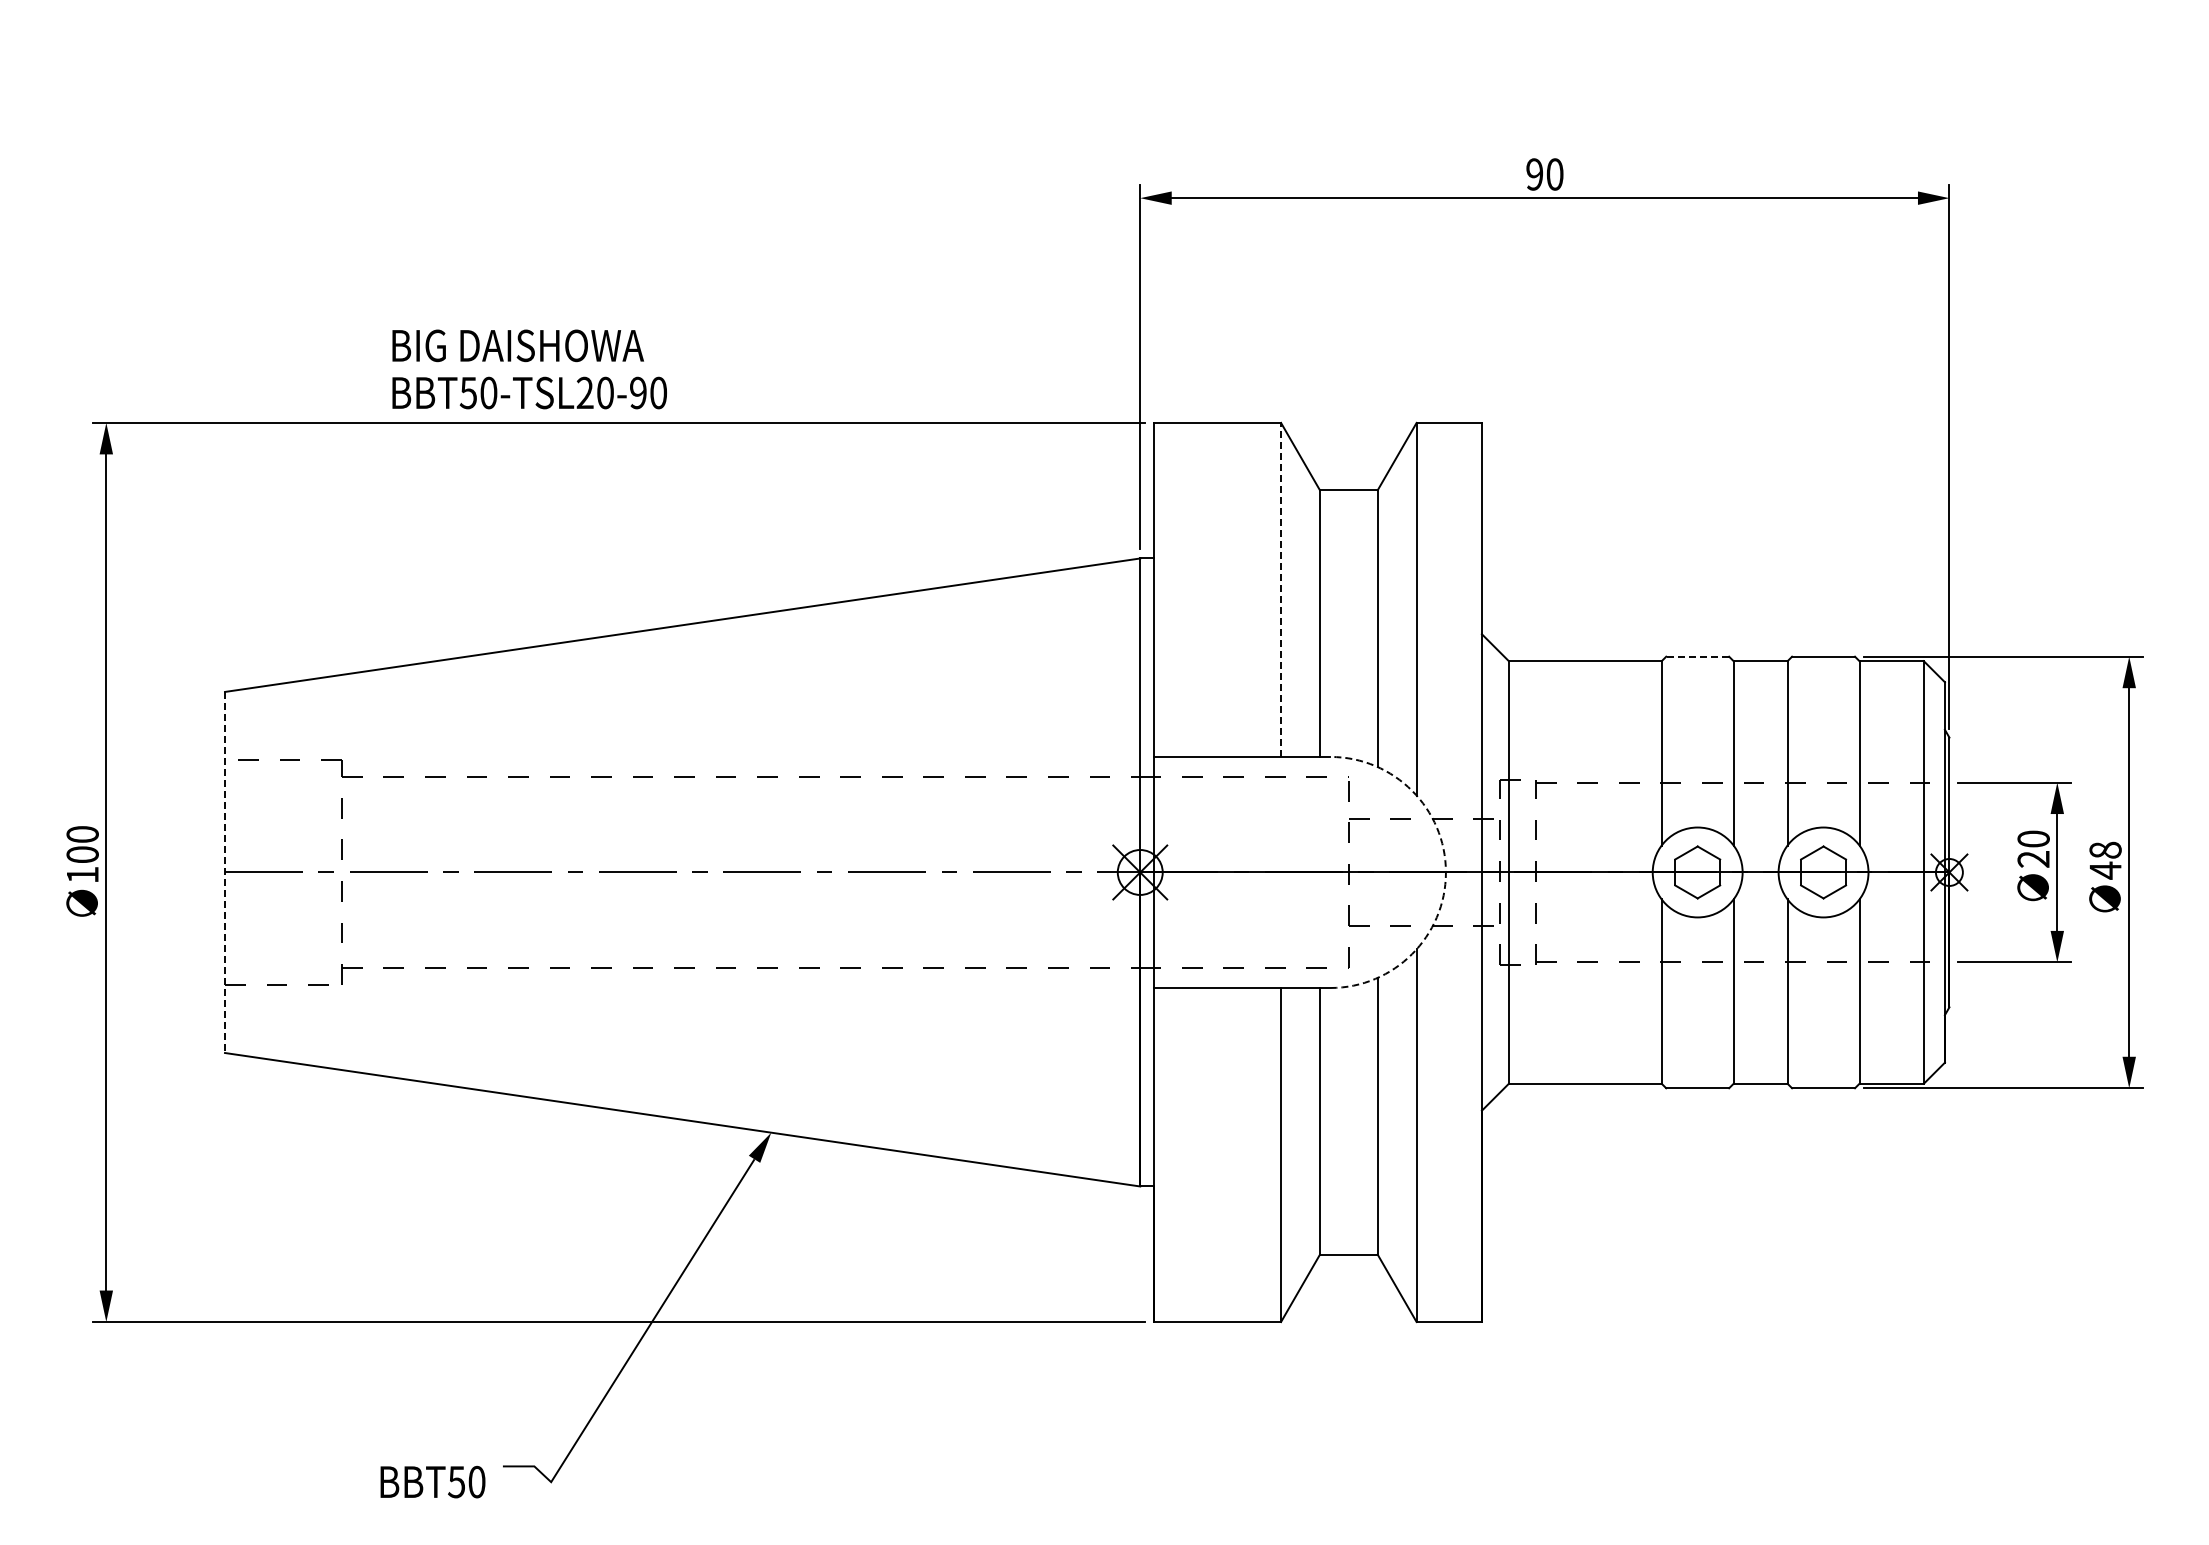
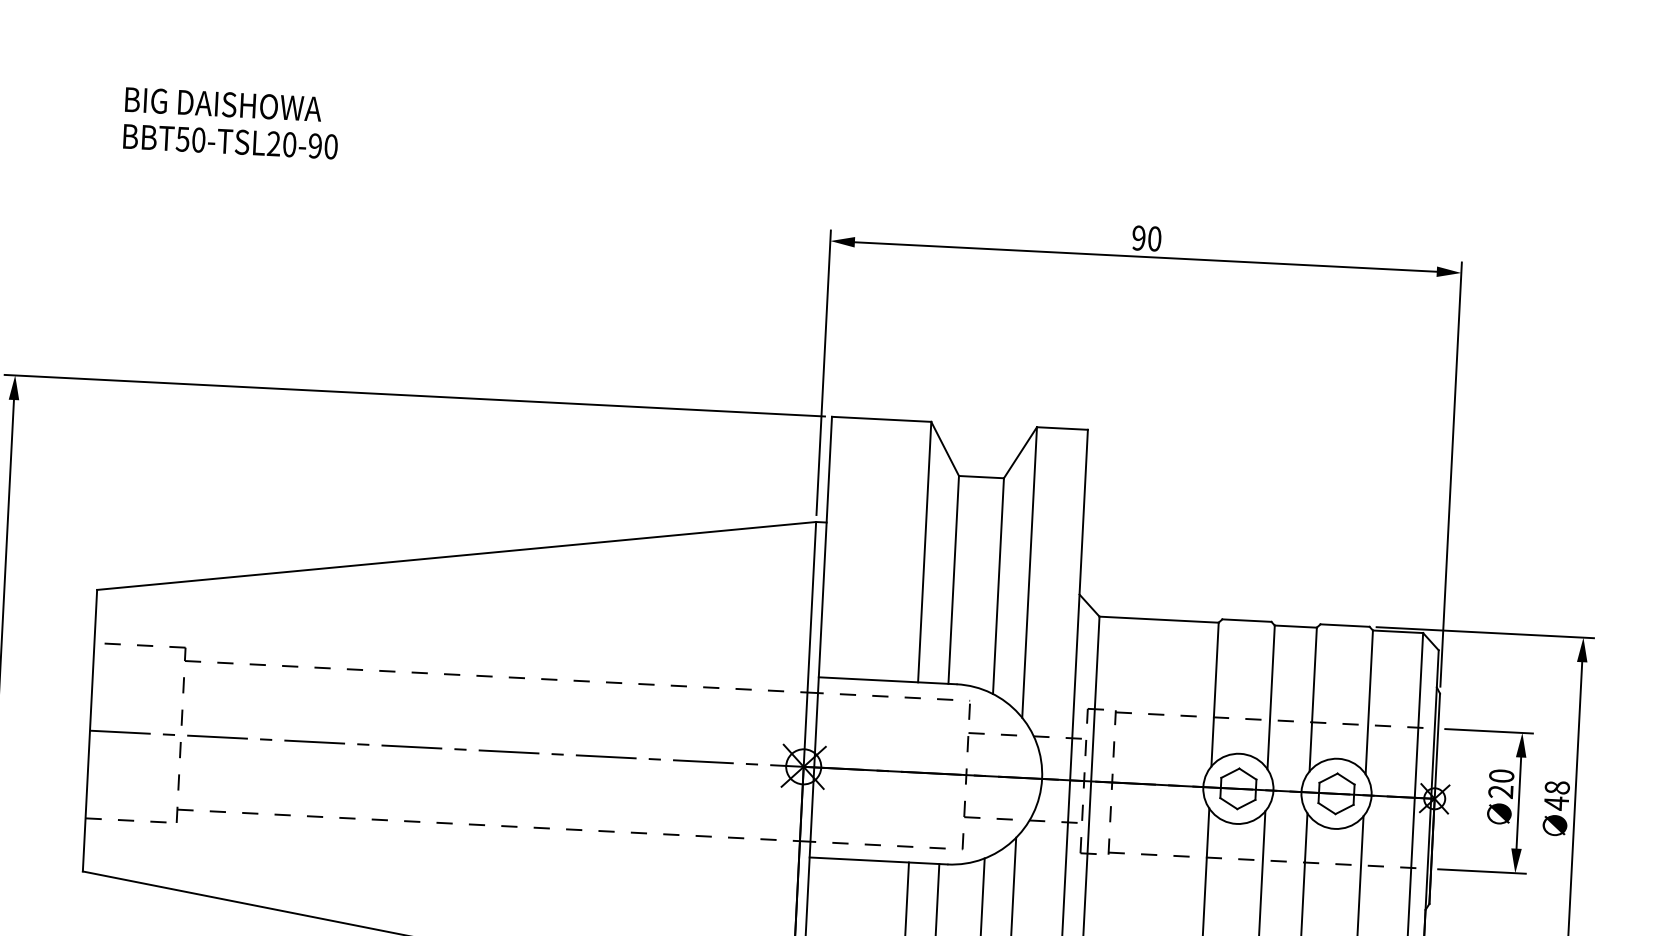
text: (529, 369) -> (231, 123), moved
line: (1281, 589) -> (925, 551), dashed -> solid
line: (1697, 656) -> (1246, 620), dashed -> solid
line: (225, 872) -> (90, 730), dashed -> solid
arc: (1445, 872) -> (1041, 778), dashed -> solid

